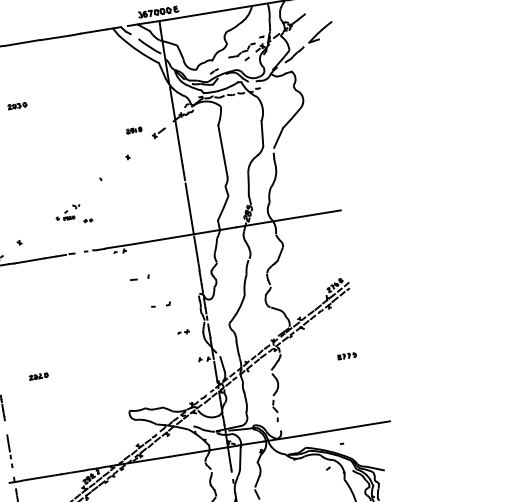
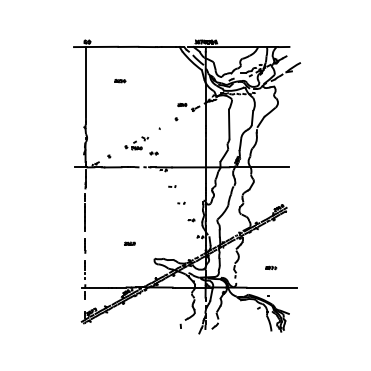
part: (73, 214) -> (141, 145), size x1.67
part: (140, 277) -> (172, 186), size x0.62
part: (160, 303) -> (181, 202), size x0.62
part: (347, 355) -> (271, 267), moved
part: (37, 376) -> (129, 243), moved

